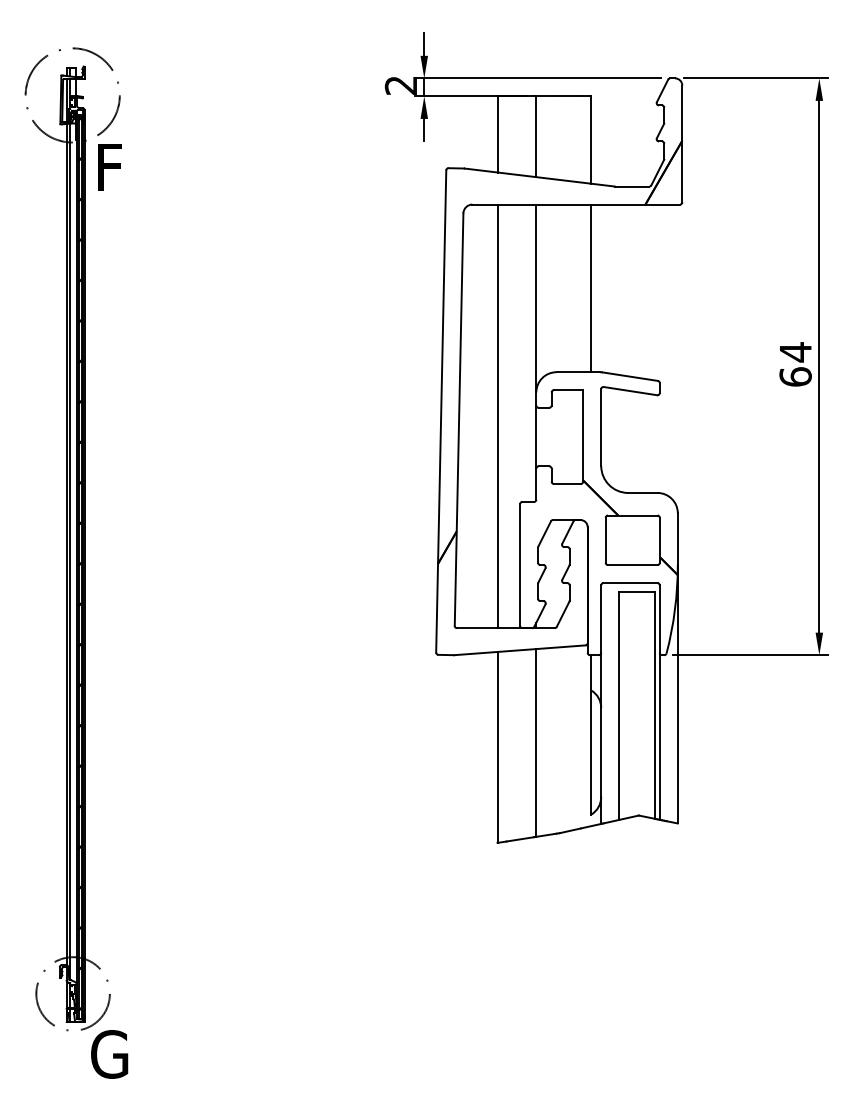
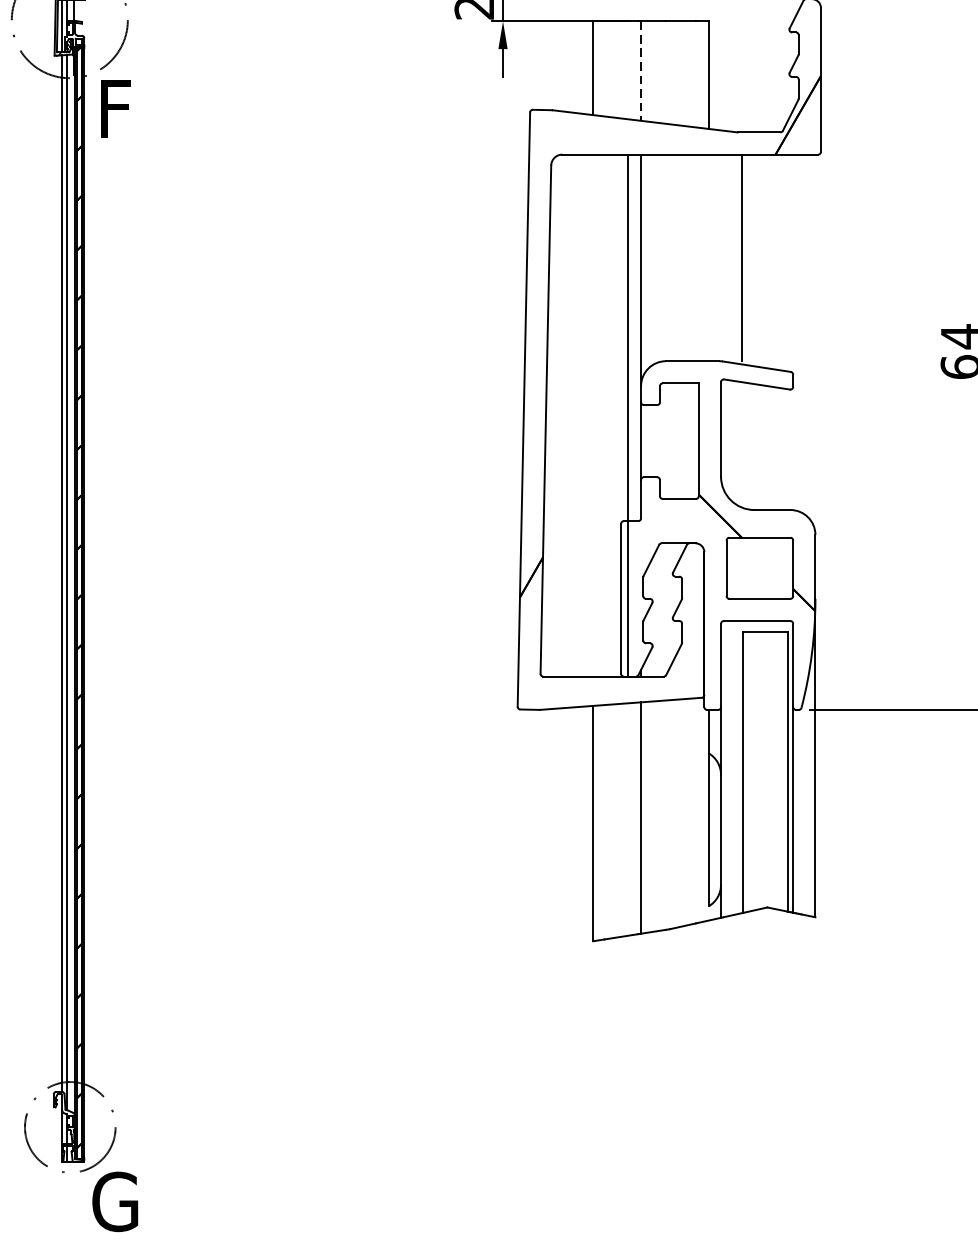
line: (536, 137) -> (641, 71), solid -> dashed
line: (591, 288) -> (742, 258), moved
line: (497, 416) -> (627, 415), moved

